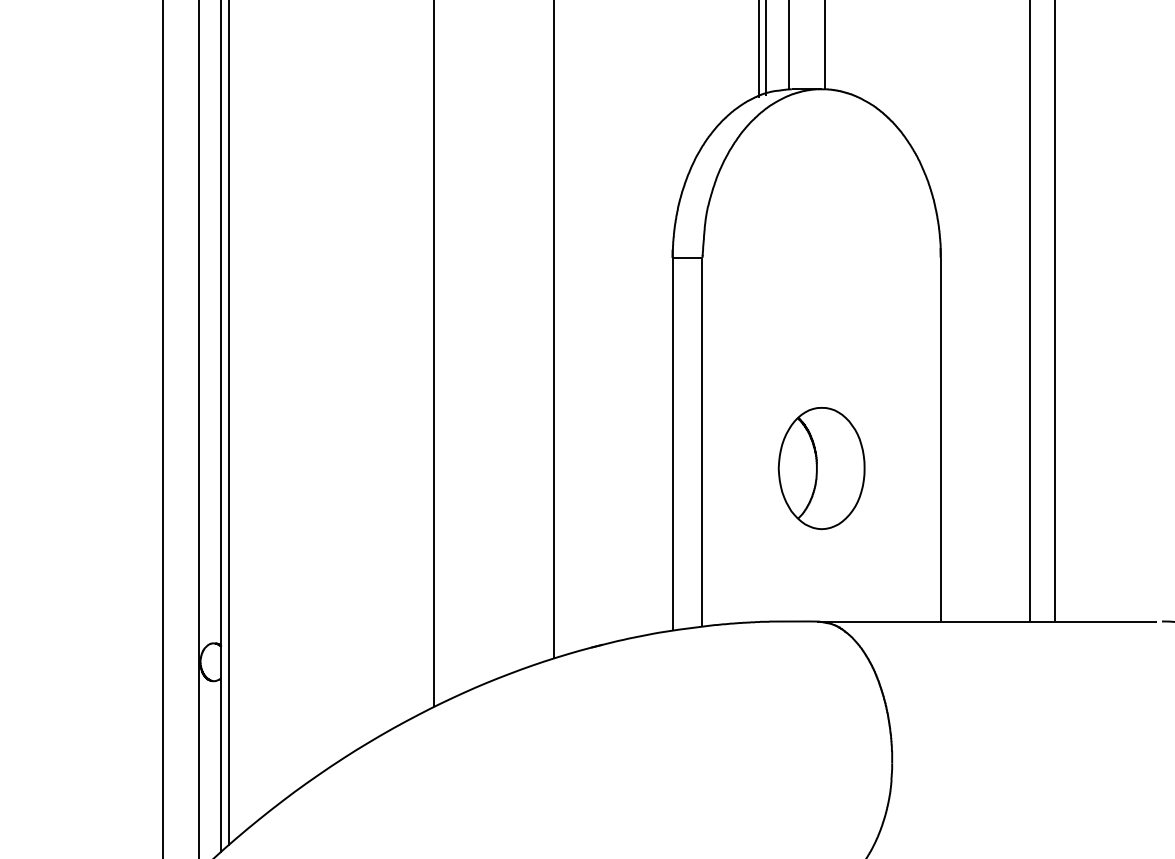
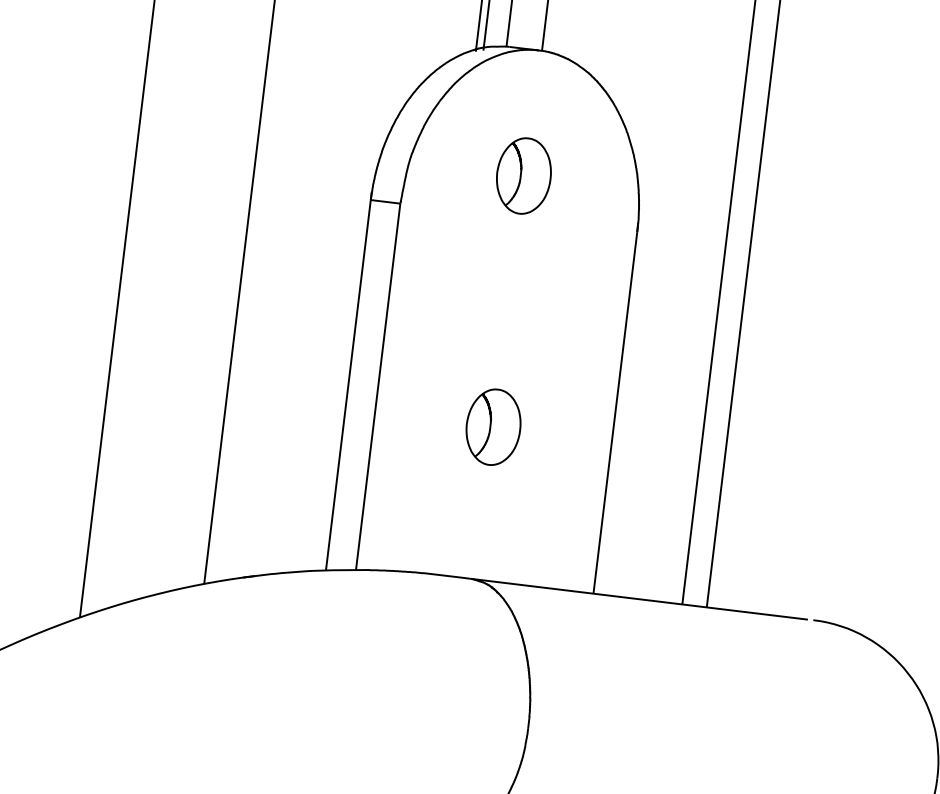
part: (821, 215) -> (523, 175), added
part: (821, 468) -> (493, 427), size x0.62

